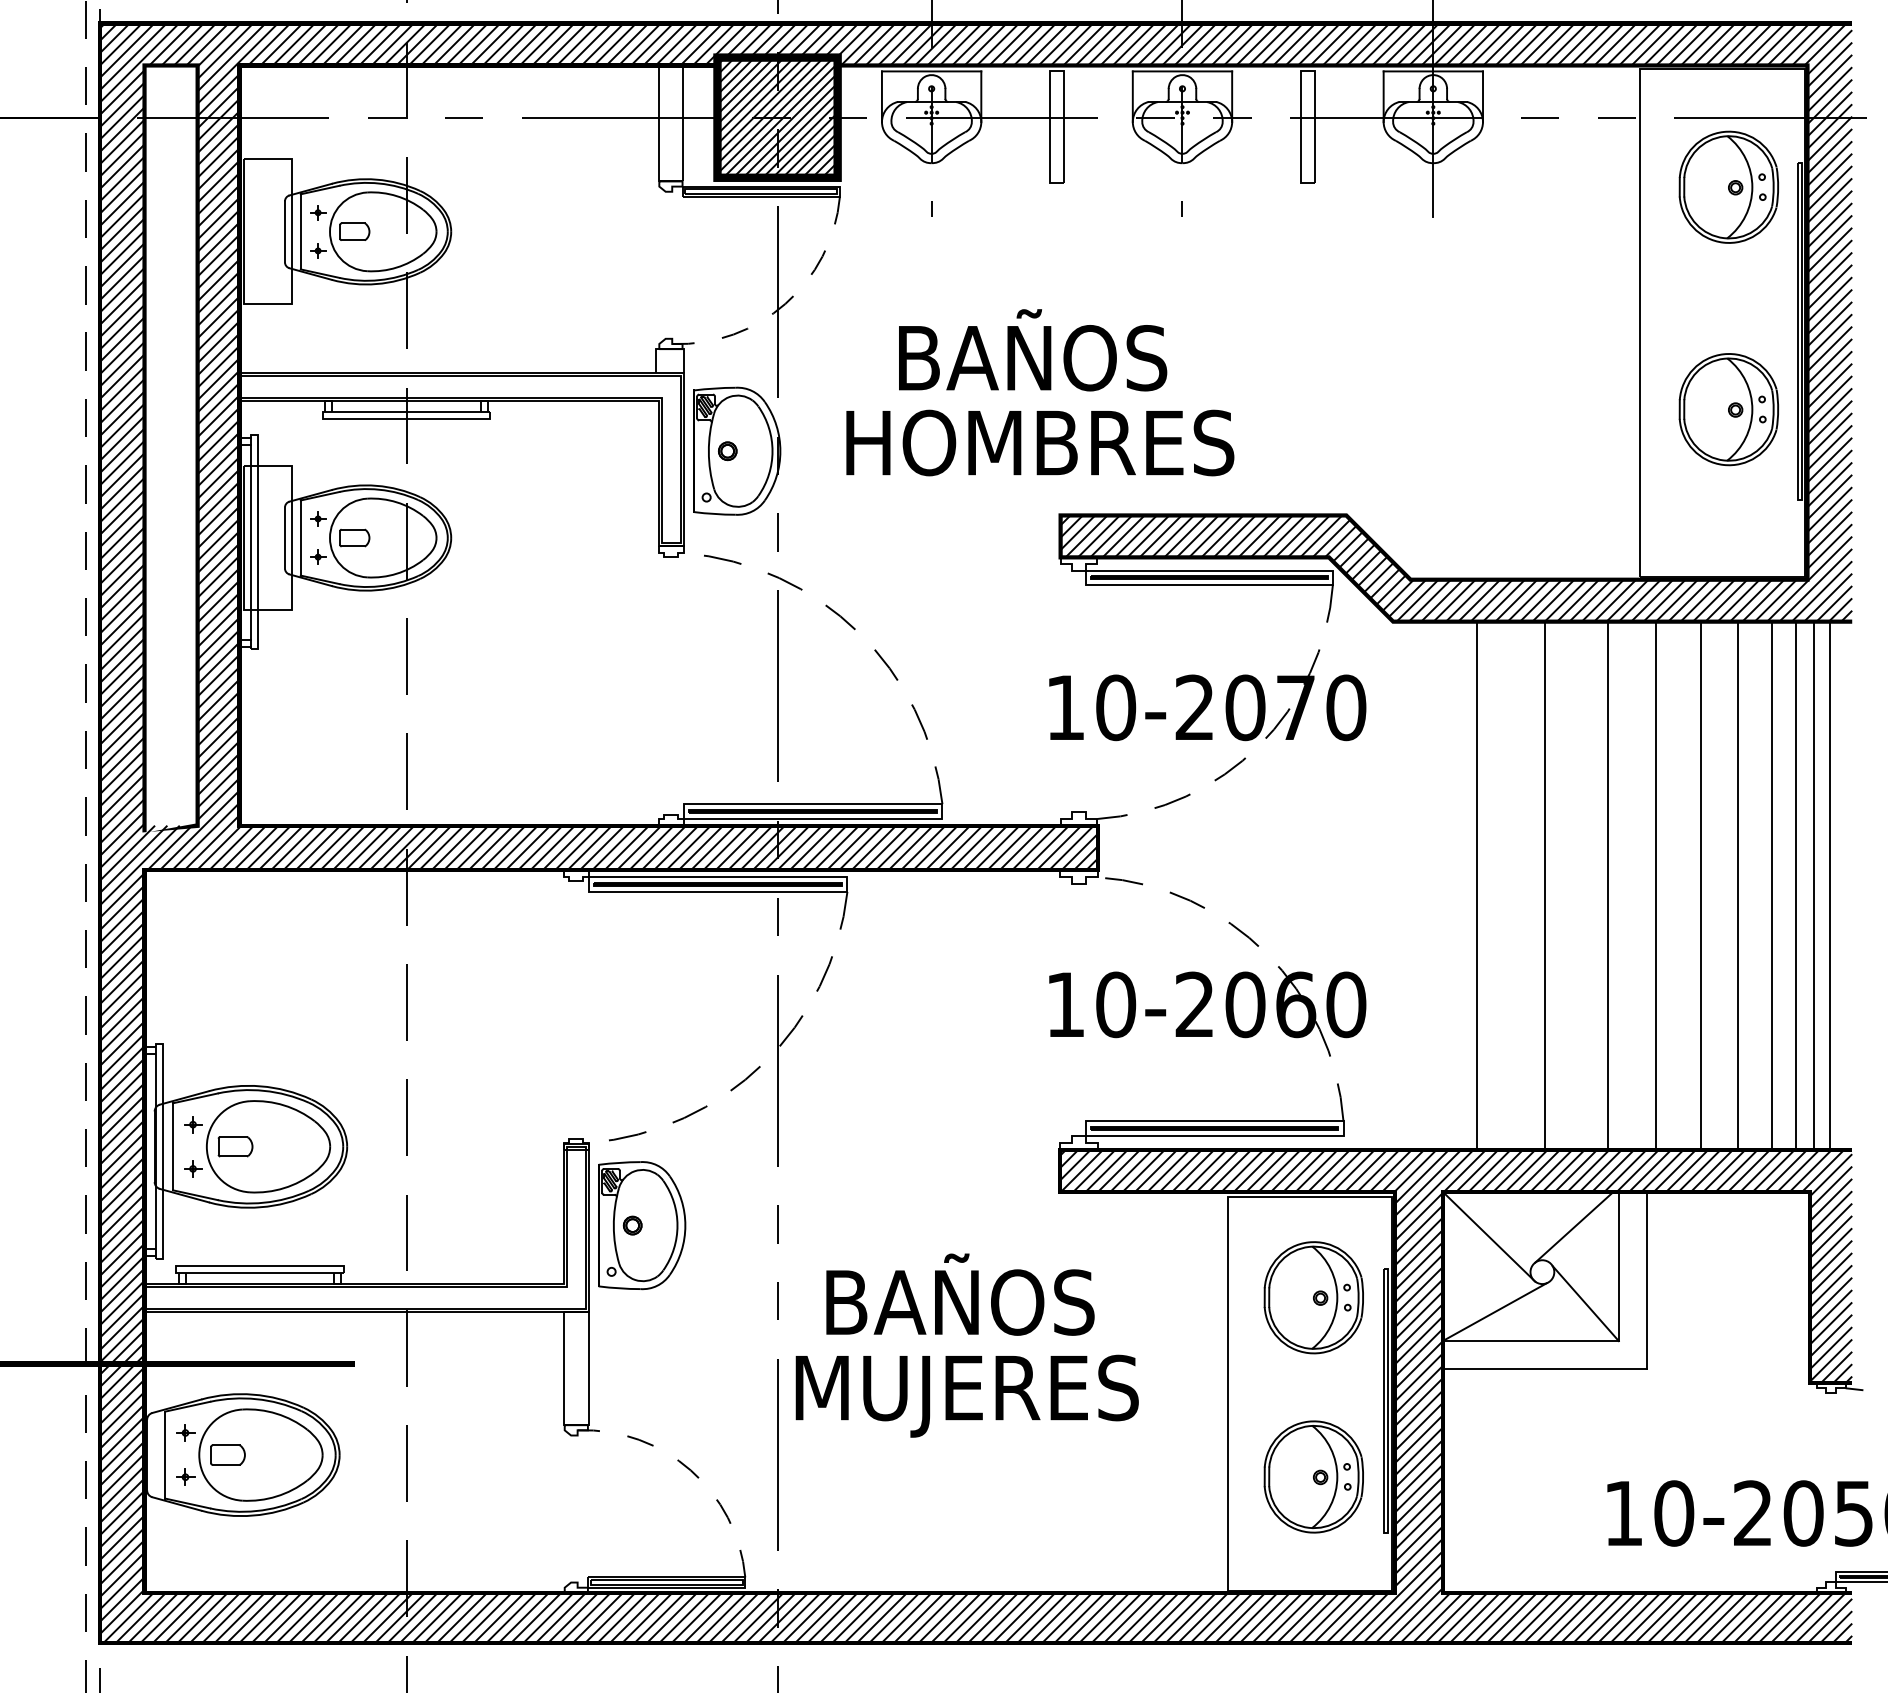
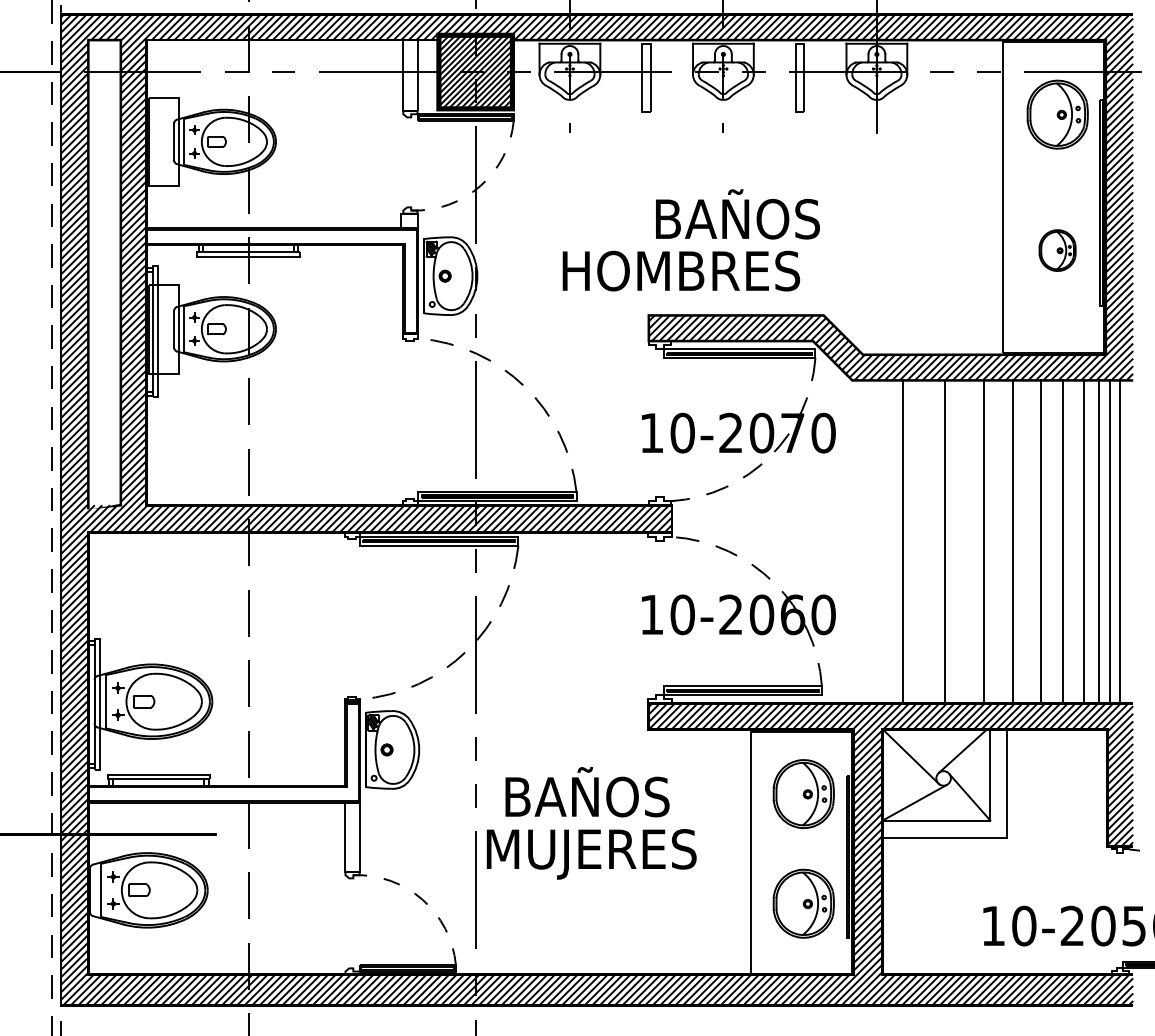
text: (1032, 350) -> (737, 214), moved
part: (1728, 409) -> (1057, 250), size x0.6
text: (1040, 441) -> (681, 270), moved

